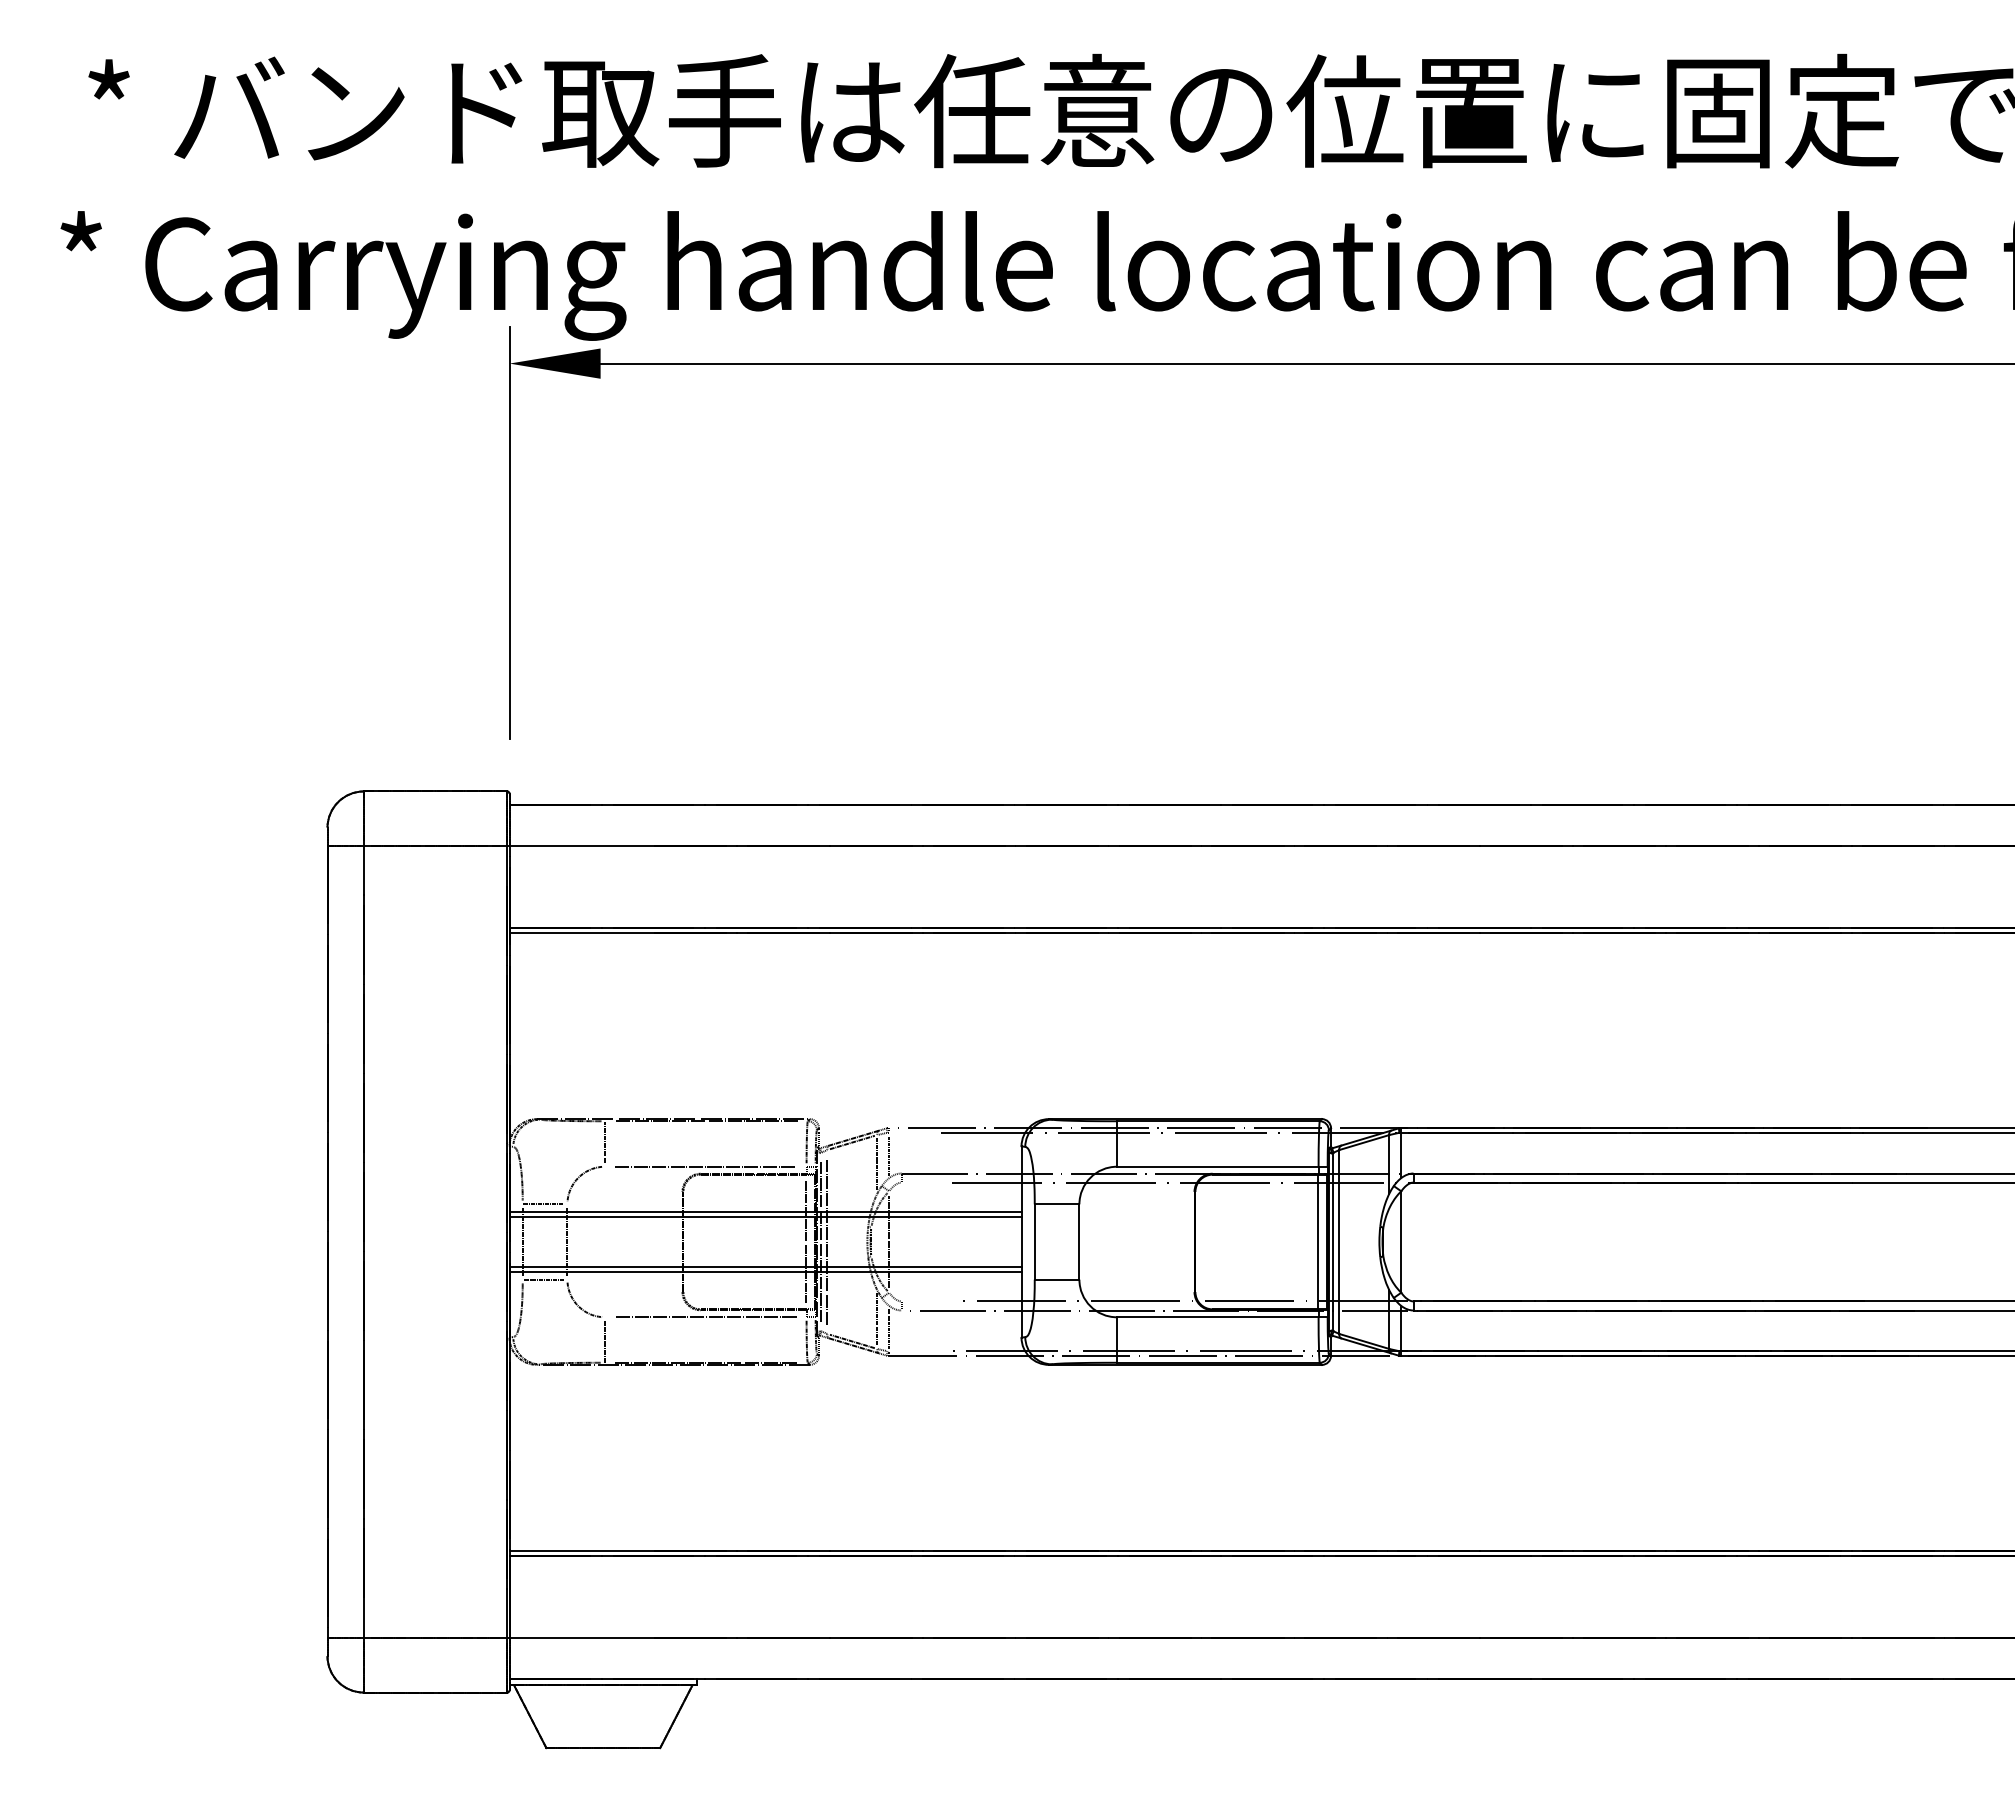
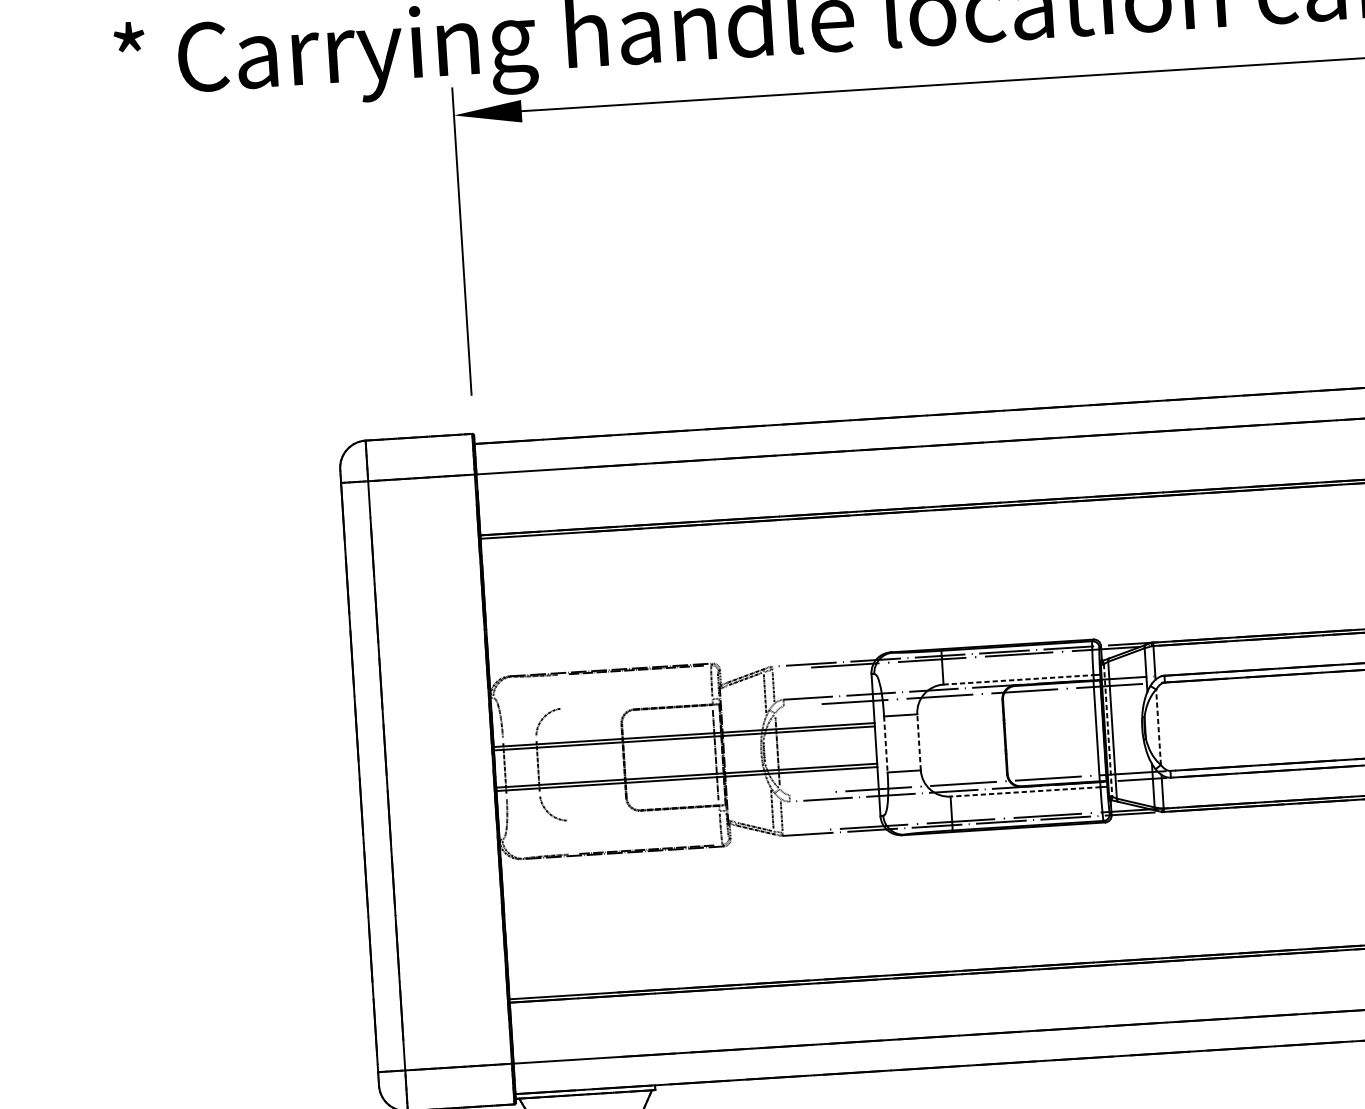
line: (605, 1142) -> (561, 690), removed
line: (705, 1166) -> (637, 703), removed
line: (1217, 1166) -> (1018, 679), solid -> dashed
line: (543, 1204) -> (518, 739), removed
line: (821, 1241) -> (727, 754), removed
line: (827, 1241) -> (731, 753), removed
line: (1034, 1242) -> (885, 744), solid -> dashed
line: (1079, 1242) -> (919, 742), solid -> dashed
line: (1333, 1242) -> (1108, 730), solid -> dashed
line: (1401, 1242) -> (1158, 727), solid -> dashed
line: (543, 1279) -> (522, 795), removed
line: (705, 1317) -> (644, 816), removed
line: (1217, 1317) -> (1025, 792), solid -> dashed
line: (605, 1341) -> (571, 838), removed

